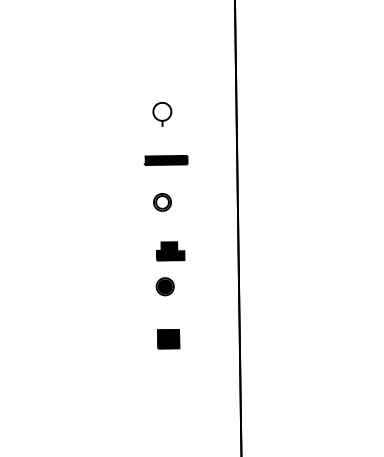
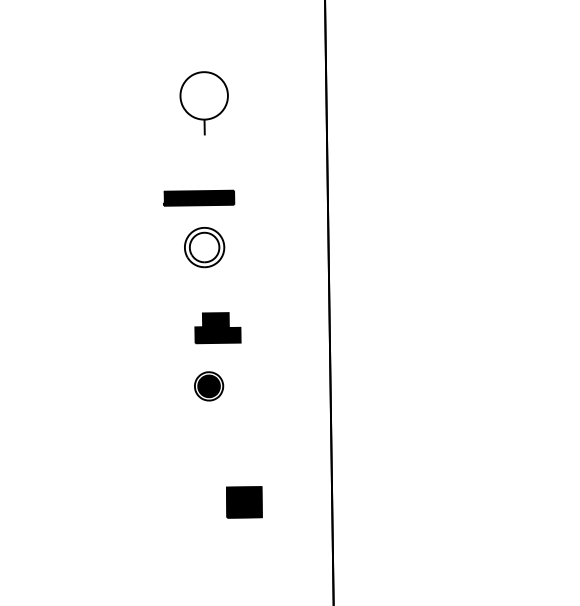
part: (162, 114) -> (204, 102), size x1.6
part: (165, 160) -> (197, 198), moved
part: (162, 202) -> (204, 247), size x1.4
part: (168, 339) -> (244, 502), moved

